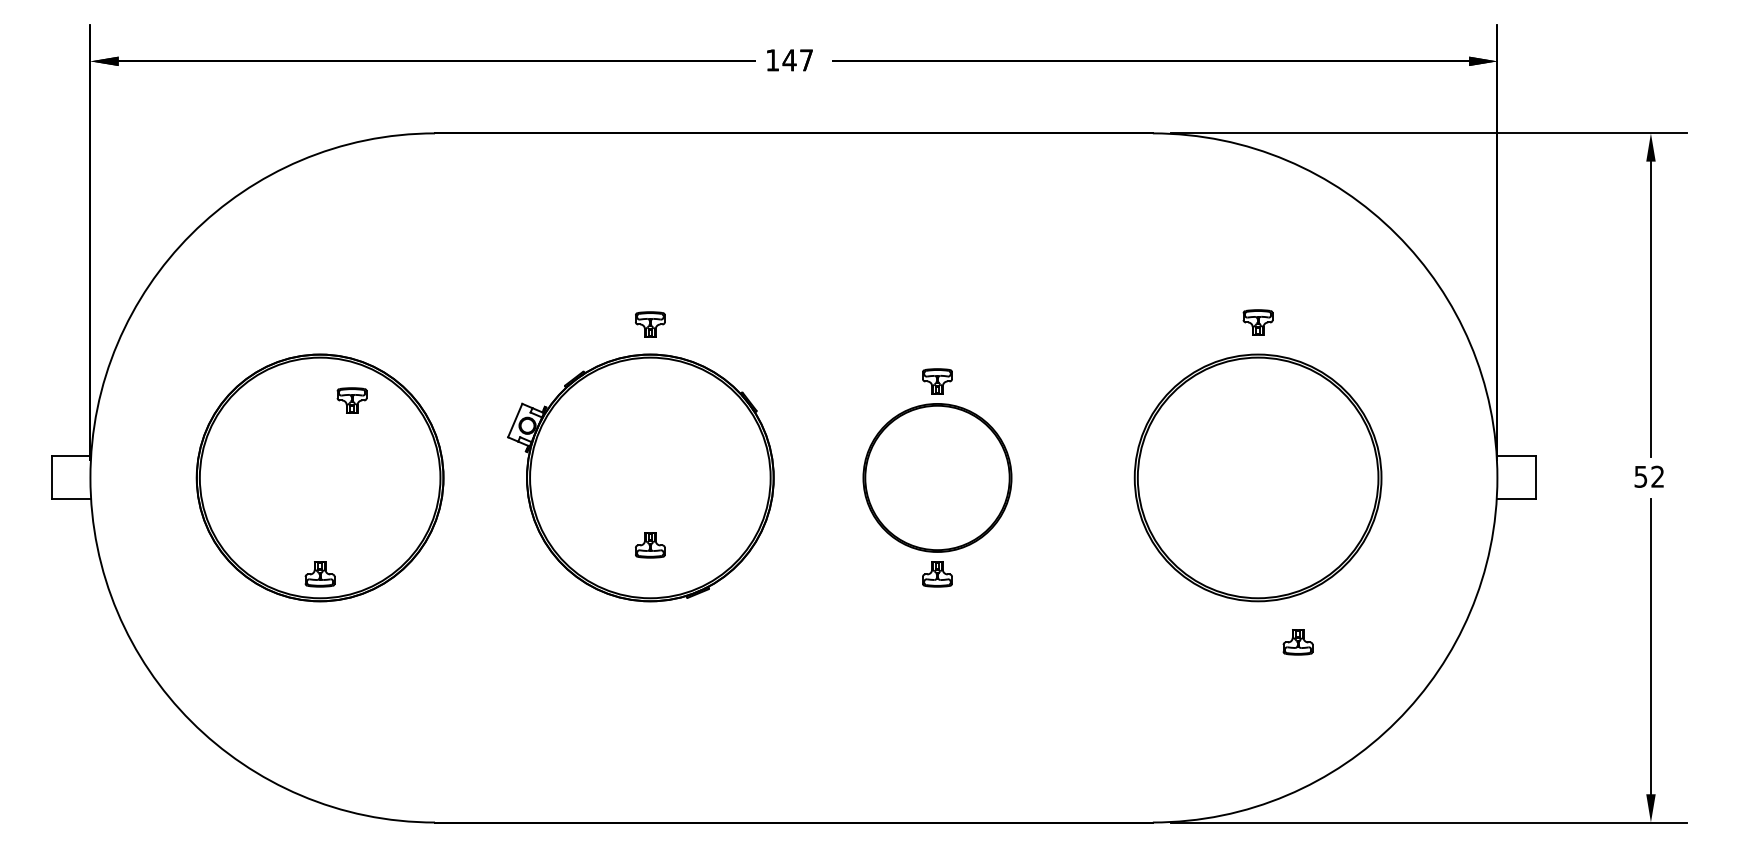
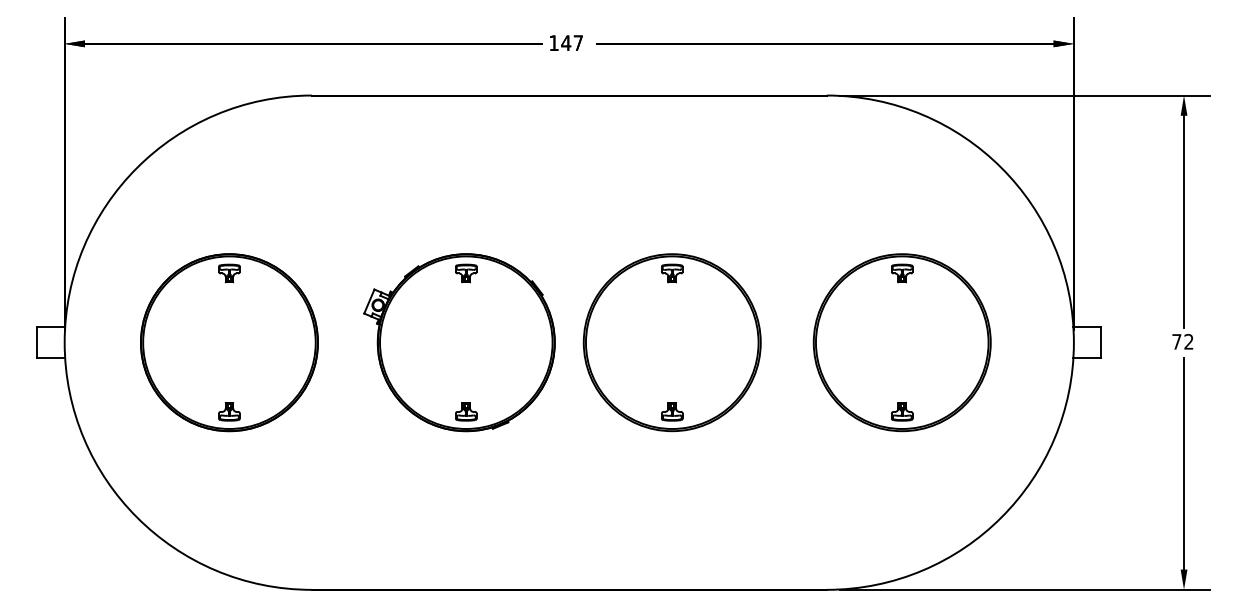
part: (1257, 322) -> (901, 273), moved
part: (650, 324) -> (466, 273), moved
part: (351, 400) -> (228, 273), moved
text: (1640, 476) -> (1176, 341), 52 -> 72
part: (937, 477) -> (672, 342), size x1.67
part: (650, 545) -> (466, 411), moved
part: (1297, 642) -> (901, 411), moved

